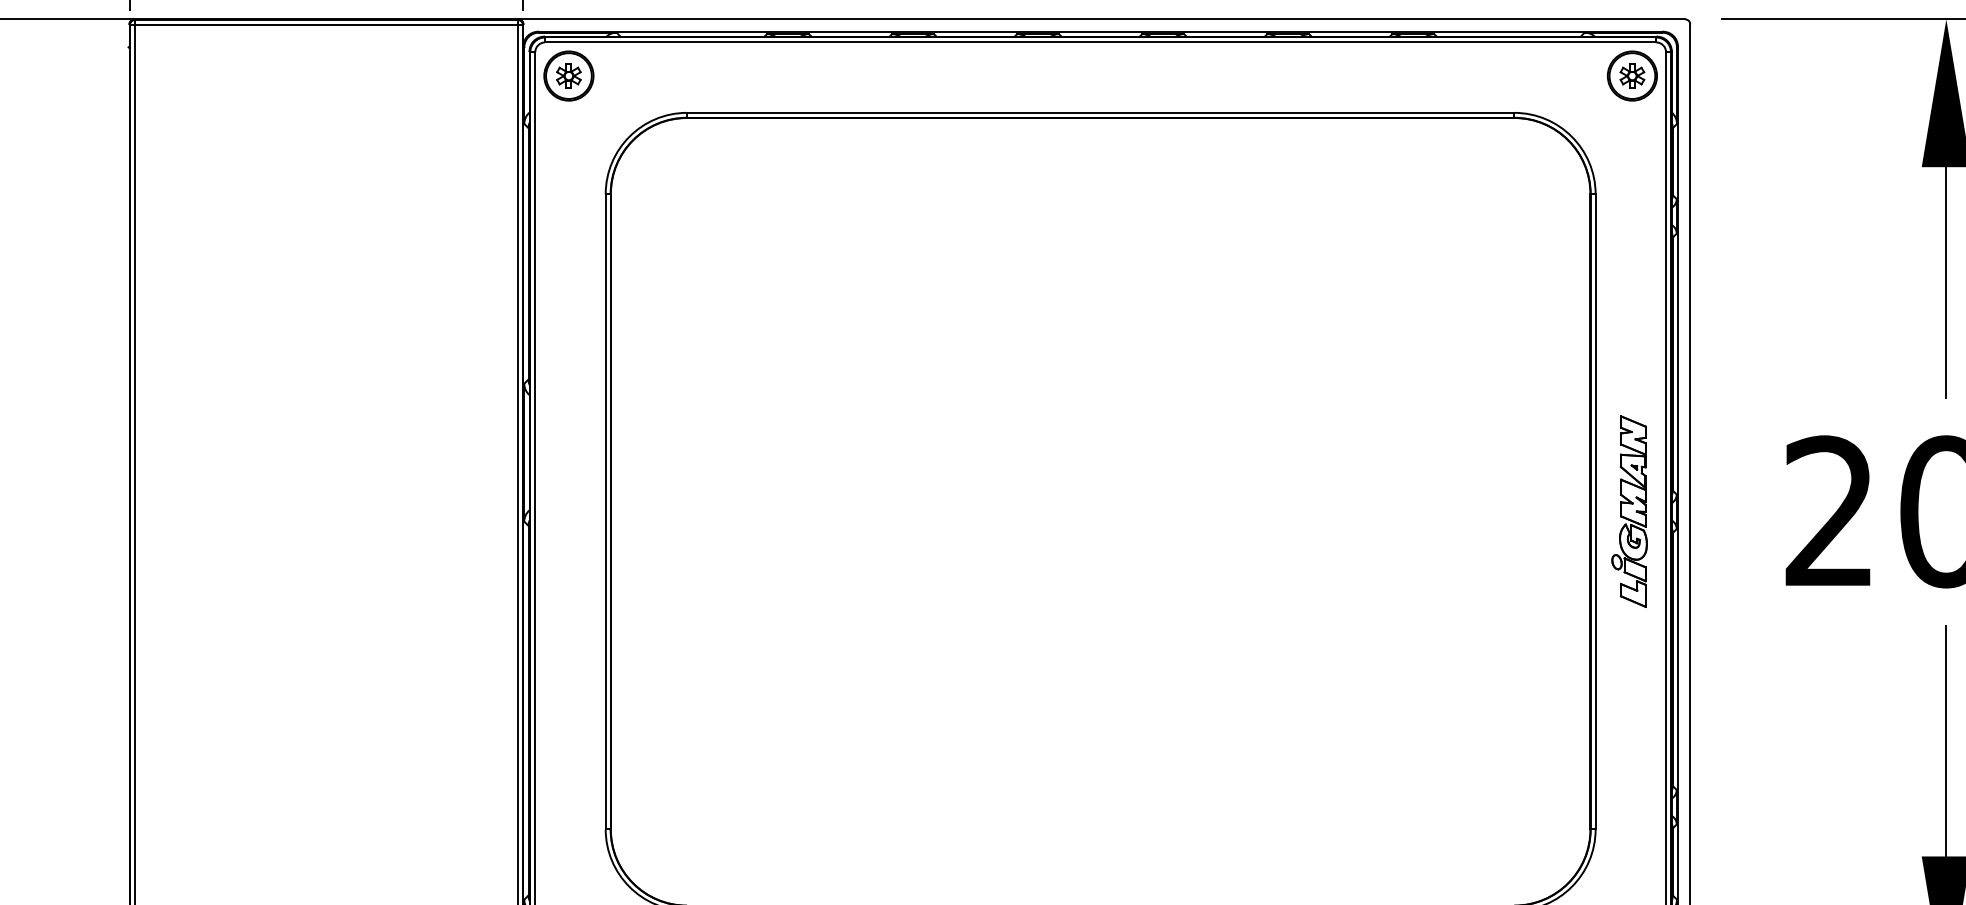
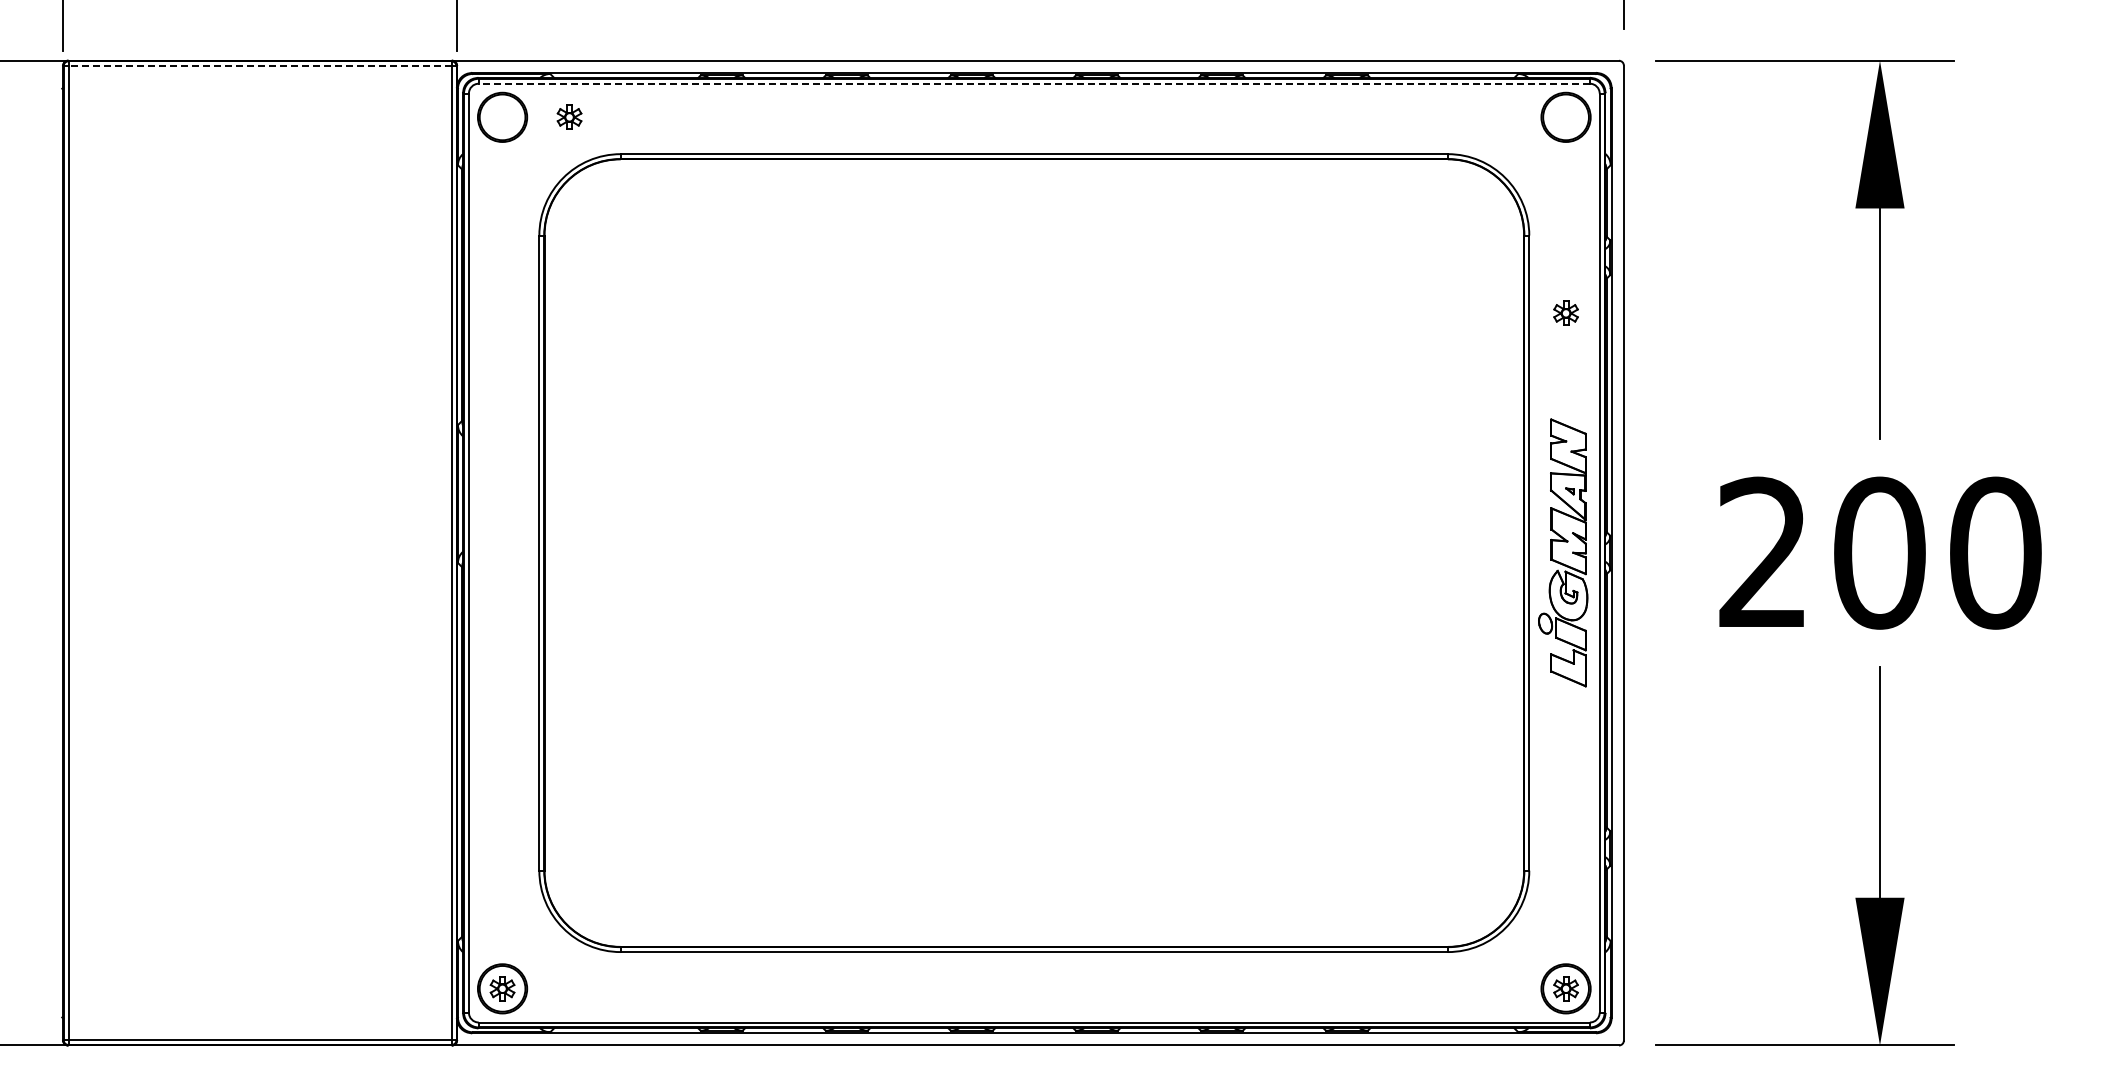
line: (326, 25) -> (260, 66), solid -> dashed
line: (1100, 42) -> (1034, 83), solid -> dashed
part: (568, 75) -> (569, 116), moved
part: (1631, 75) -> (1565, 312), moved
part: (1629, 511) -> (1563, 552), size x1.4

